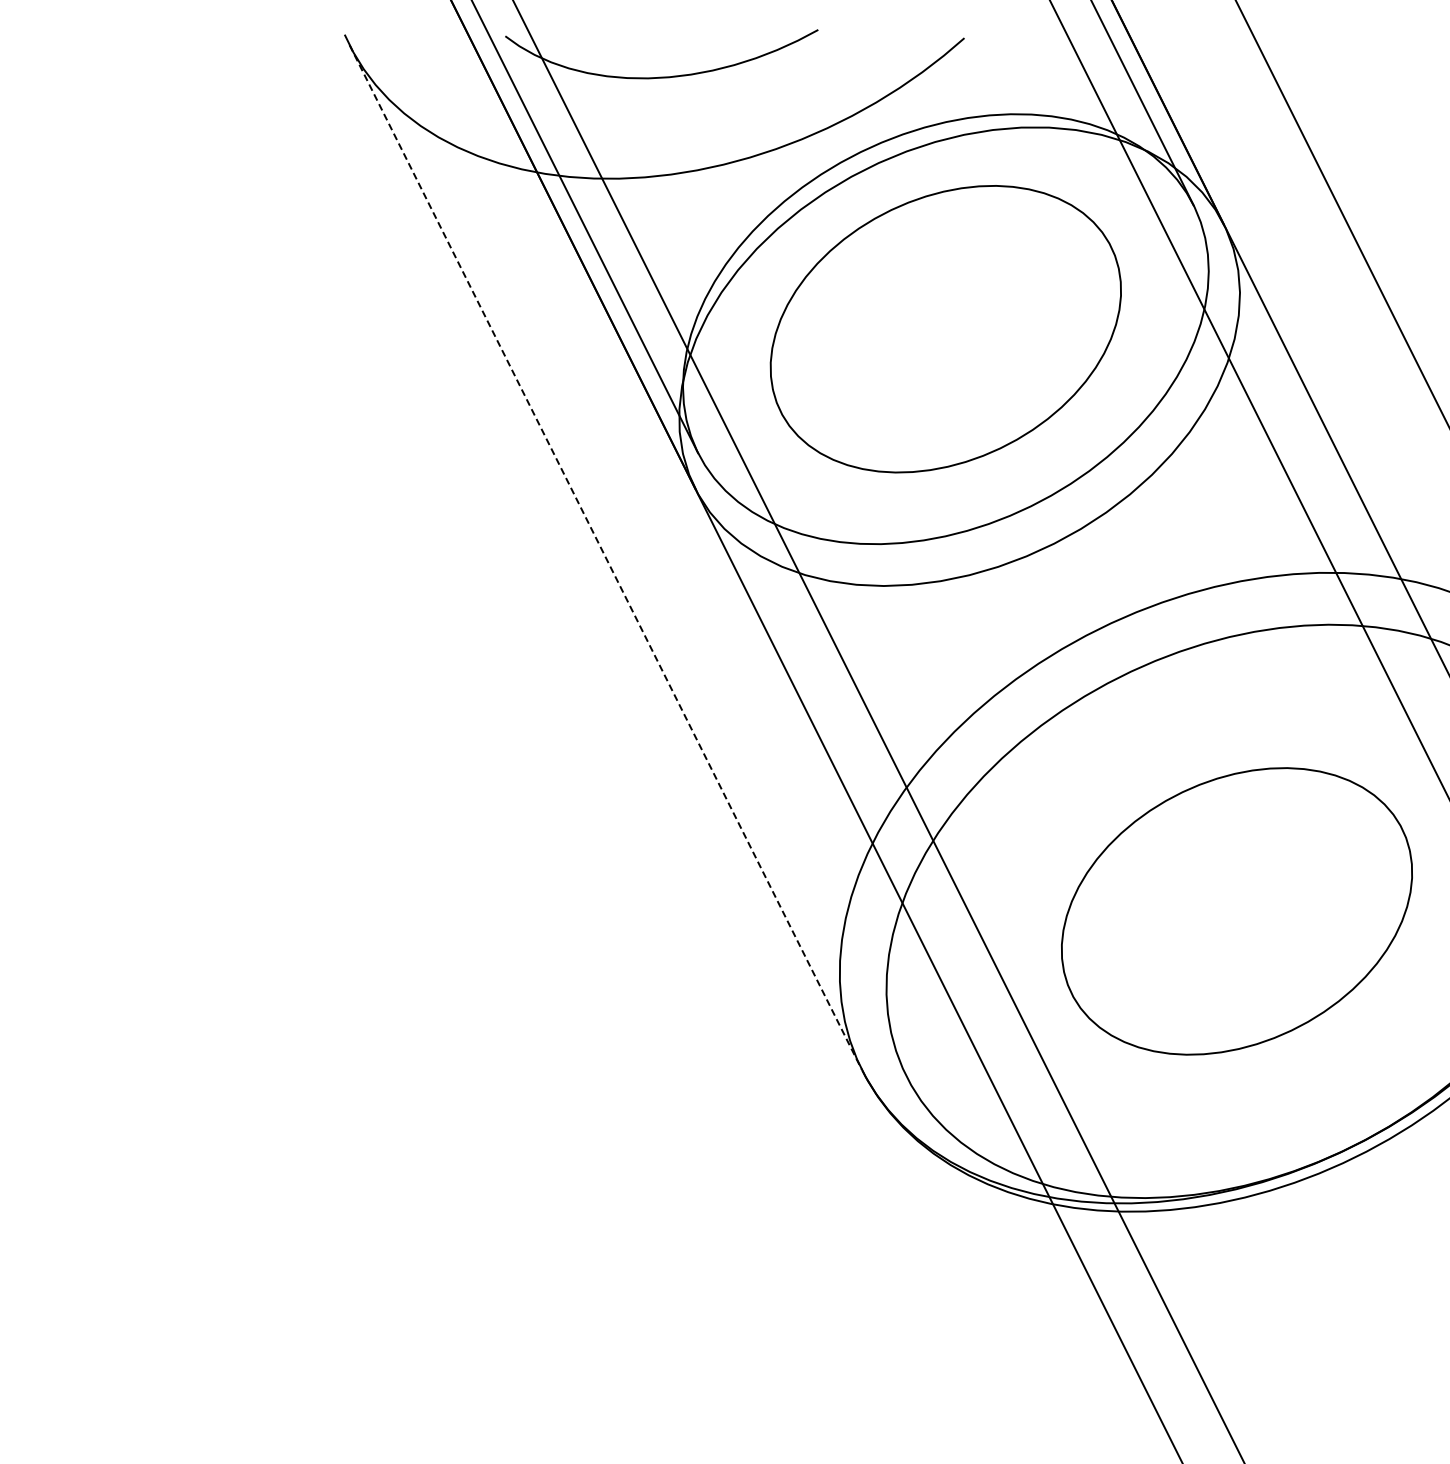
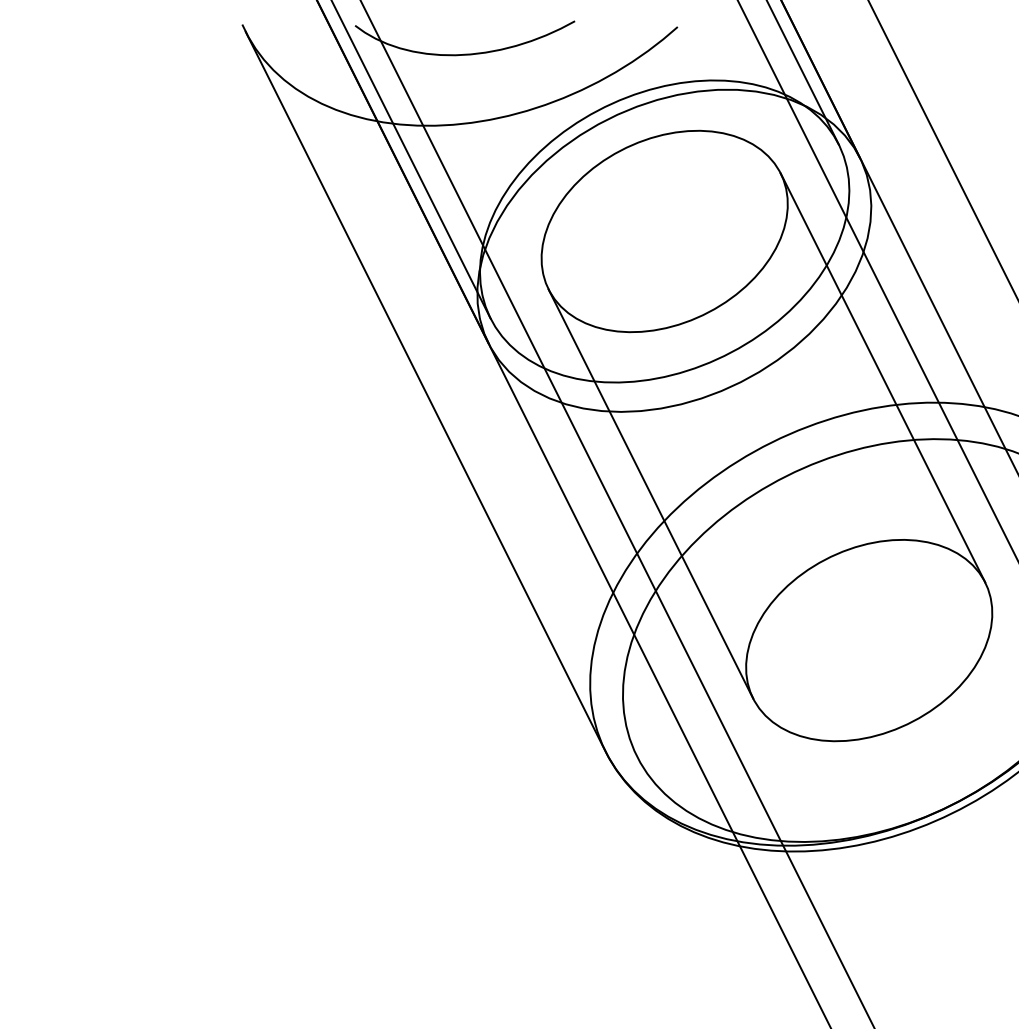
line: (1256, 537) -> (882, 377), added
line: (605, 557) -> (425, 391), dashed -> solid
line: (925, 702) -> (650, 493), added

